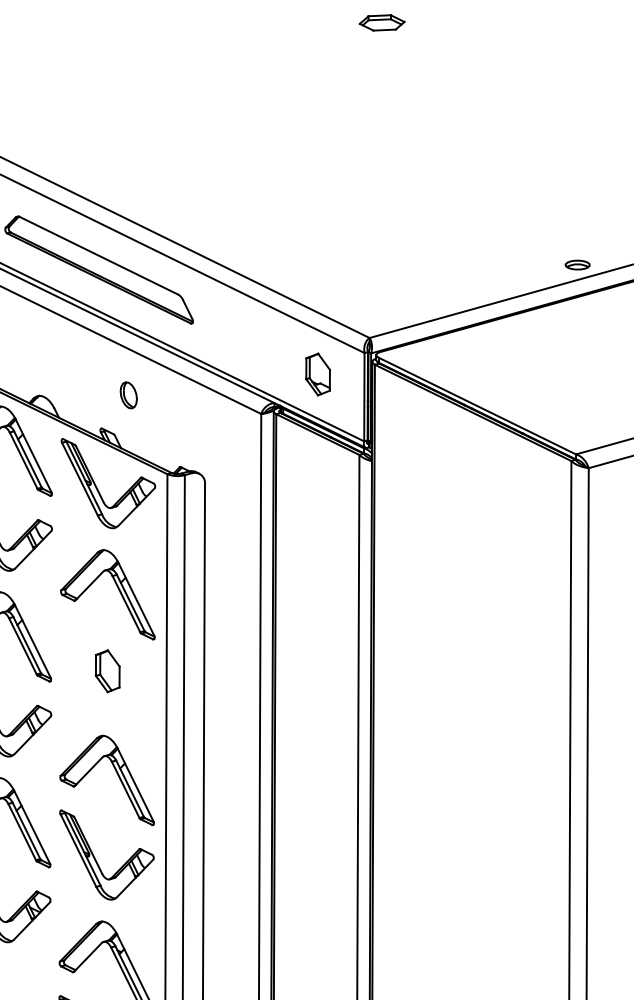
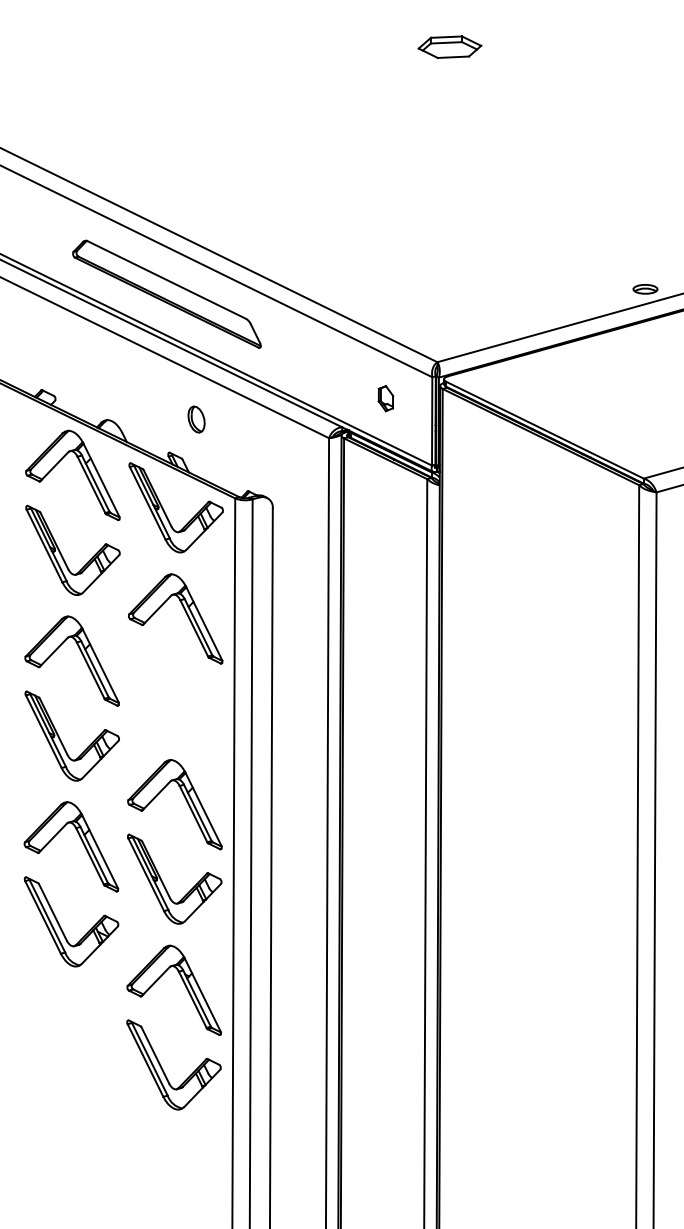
part: (381, 22) -> (449, 46), size x1.4
part: (317, 374) -> (385, 398), size x0.6
part: (107, 671) -> (175, 695), removed

